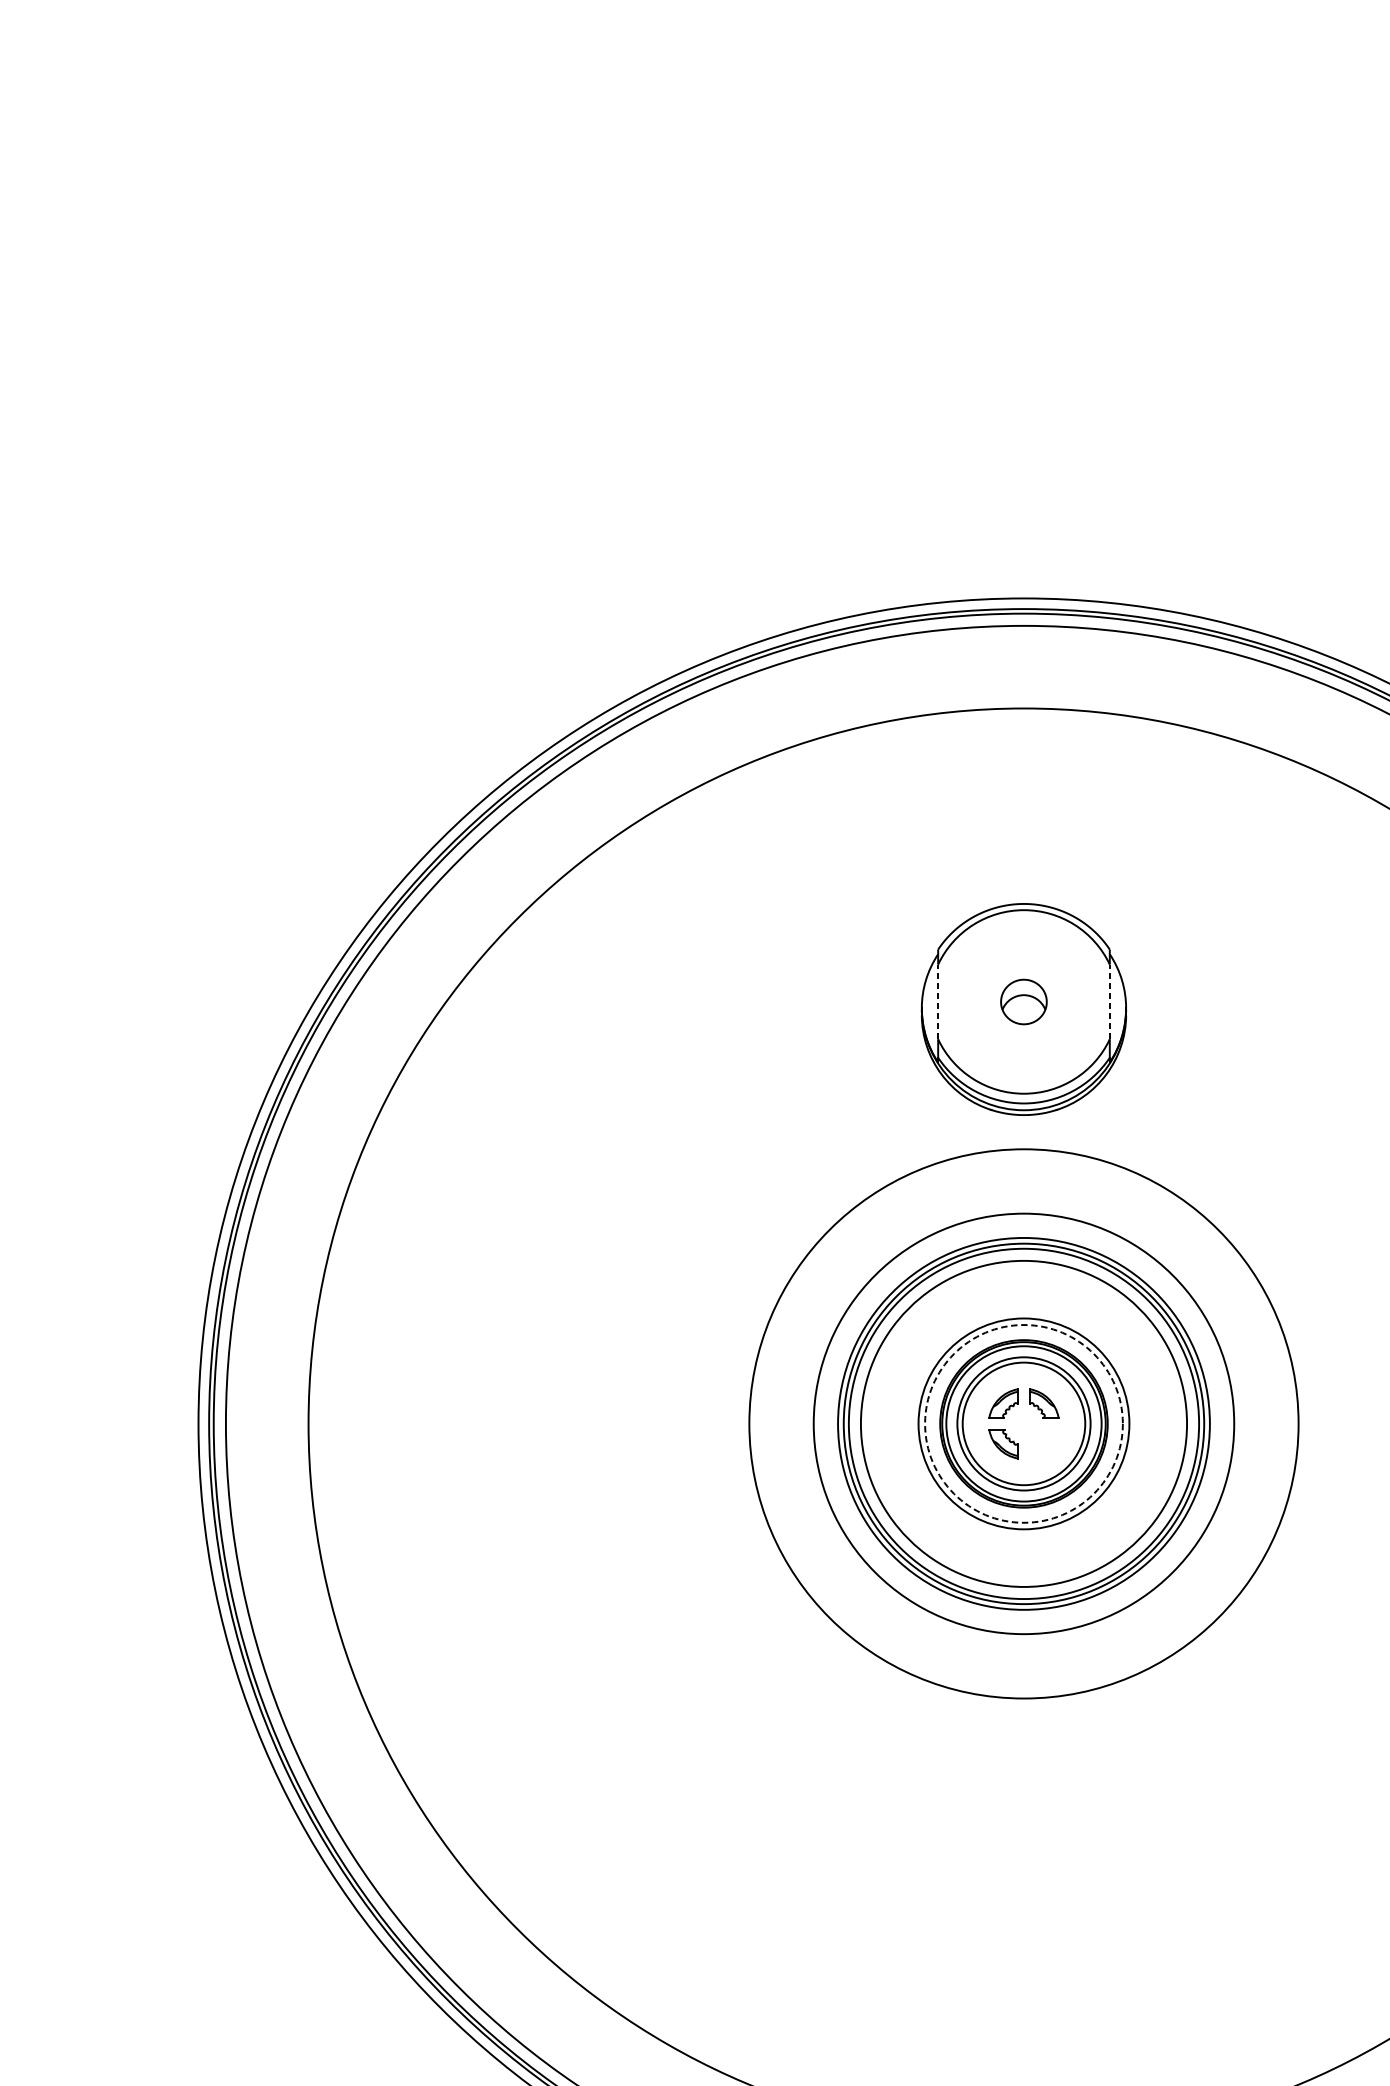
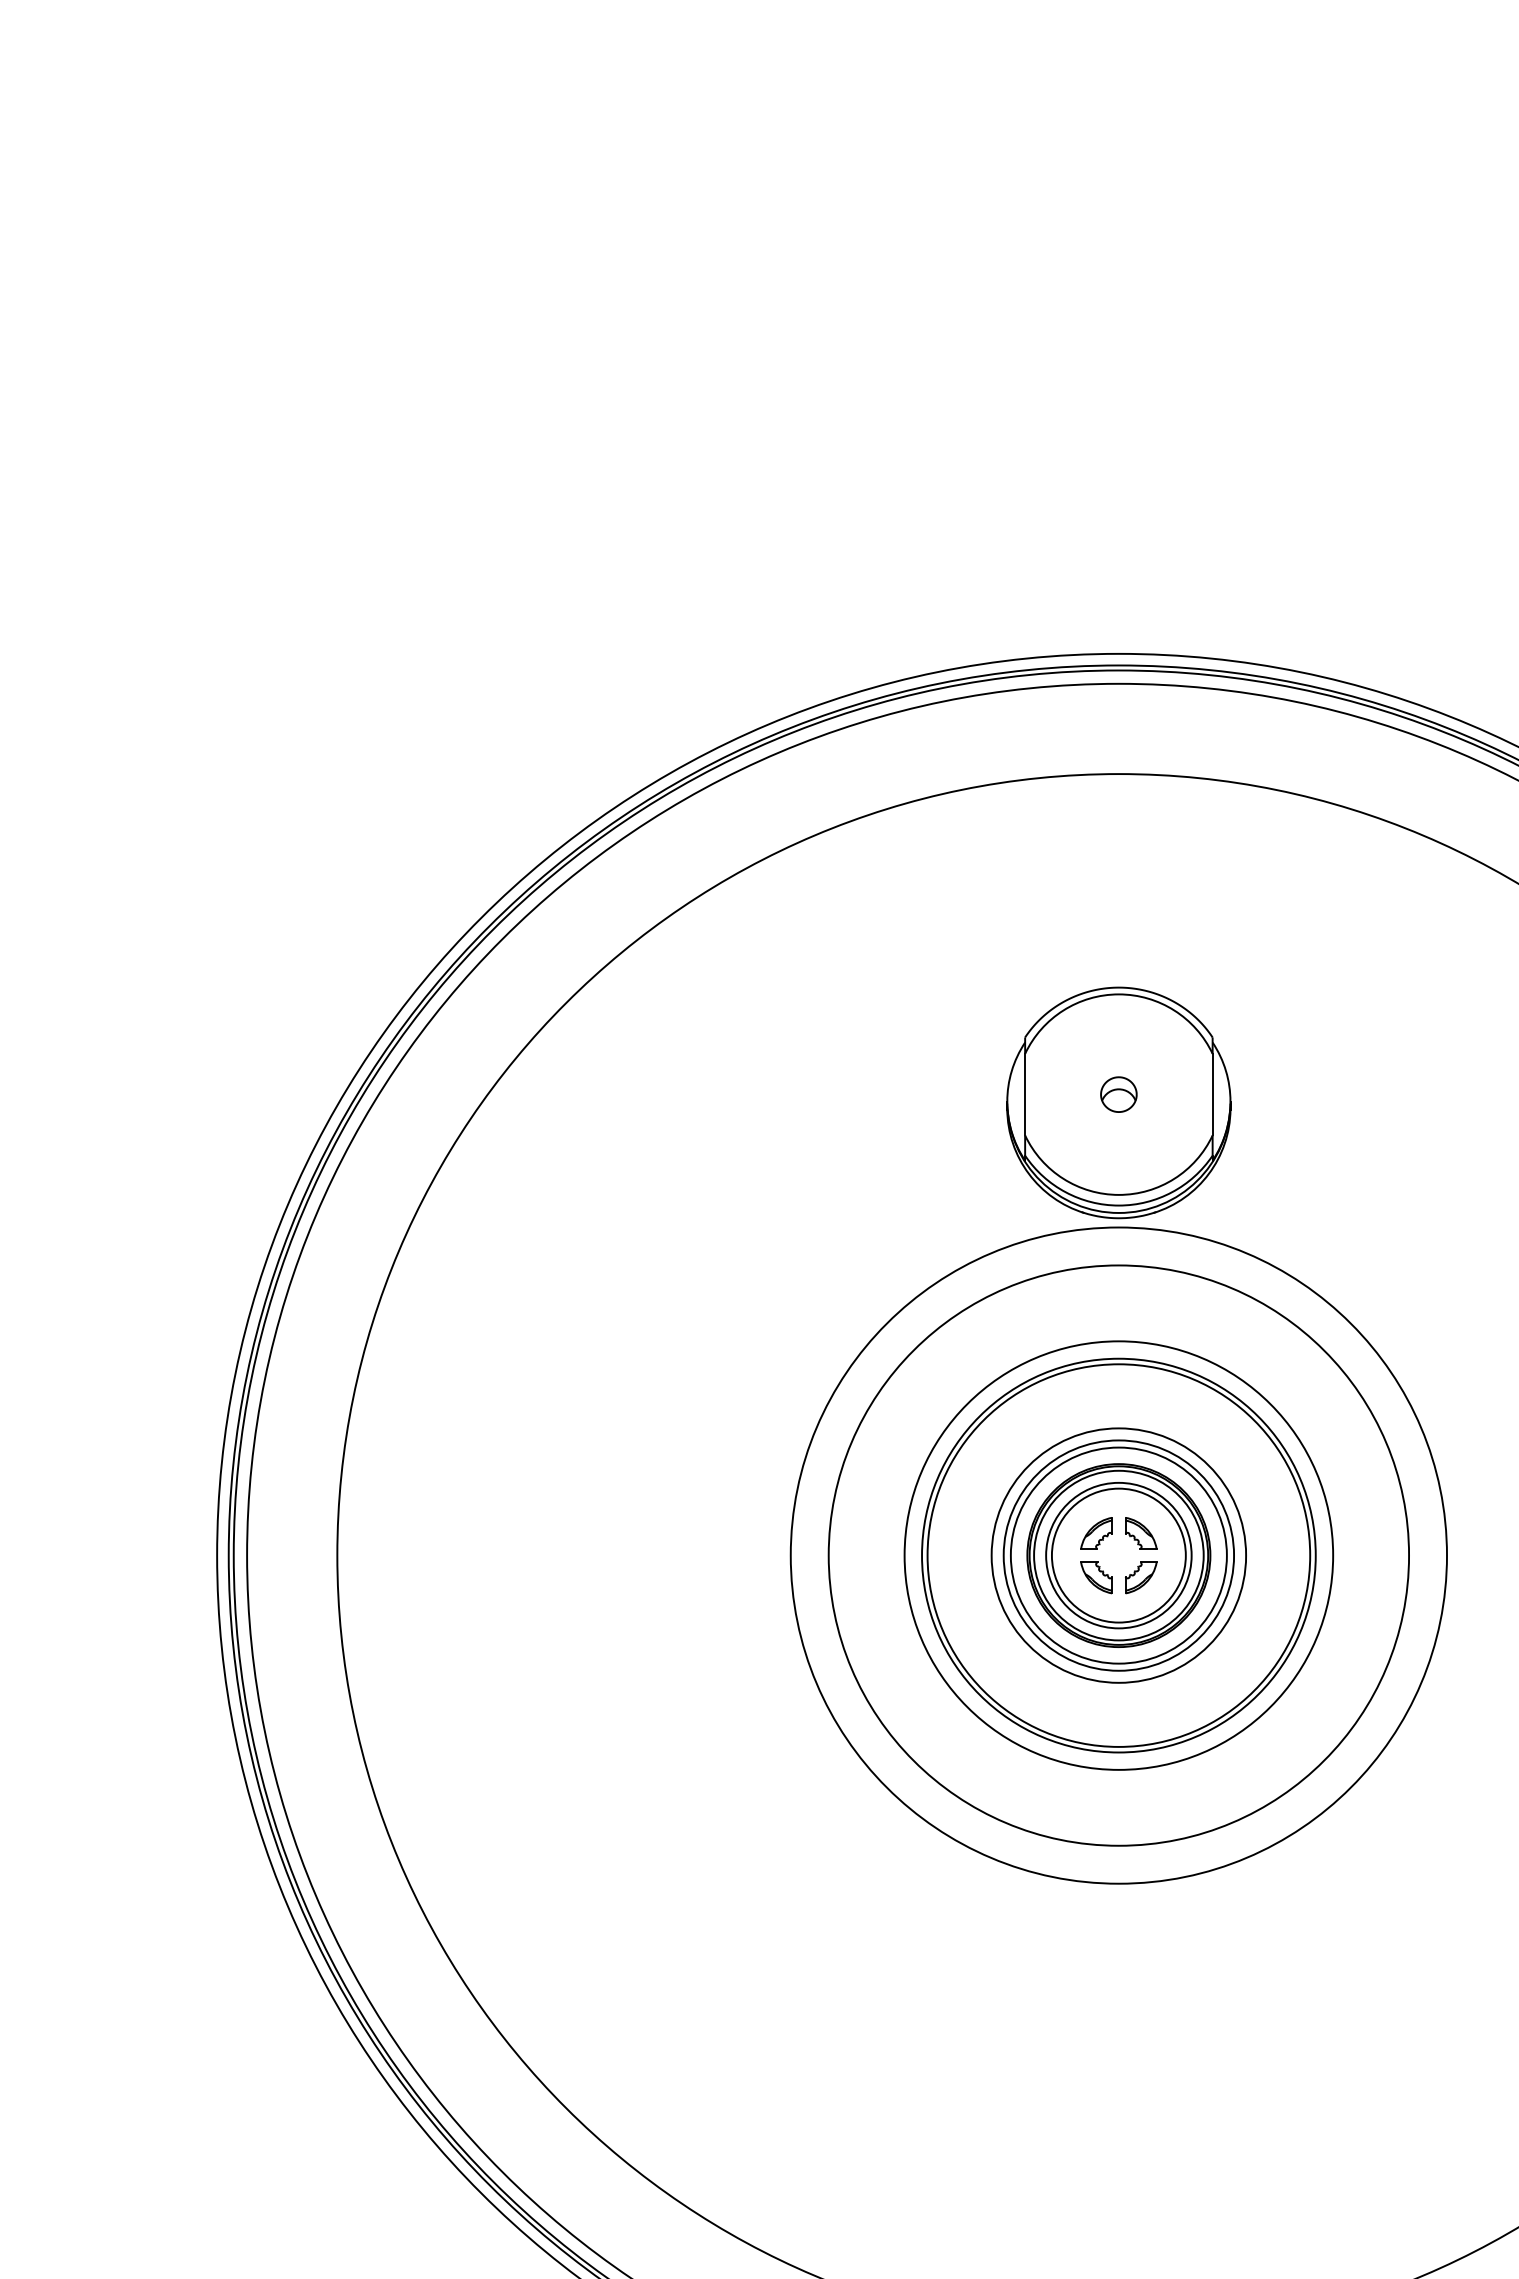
line: (938, 1001) -> (1025, 1094), dashed -> solid
part: (1023, 1001) -> (1118, 1094), size x0.71
line: (1109, 1001) -> (1212, 1094), dashed -> solid
circle: (1023, 1423) -> (1118, 1555), dashed -> solid
circle: (1023, 1423) -> (1118, 1555), size x0.71
circle: (1023, 1423) -> (1118, 1555), size x0.71
circle: (1023, 1423) -> (1118, 1555), size x1.43
circle: (1023, 1423) -> (1118, 1555), size x1.43
part: (1044, 1443) -> (1141, 1577), added

